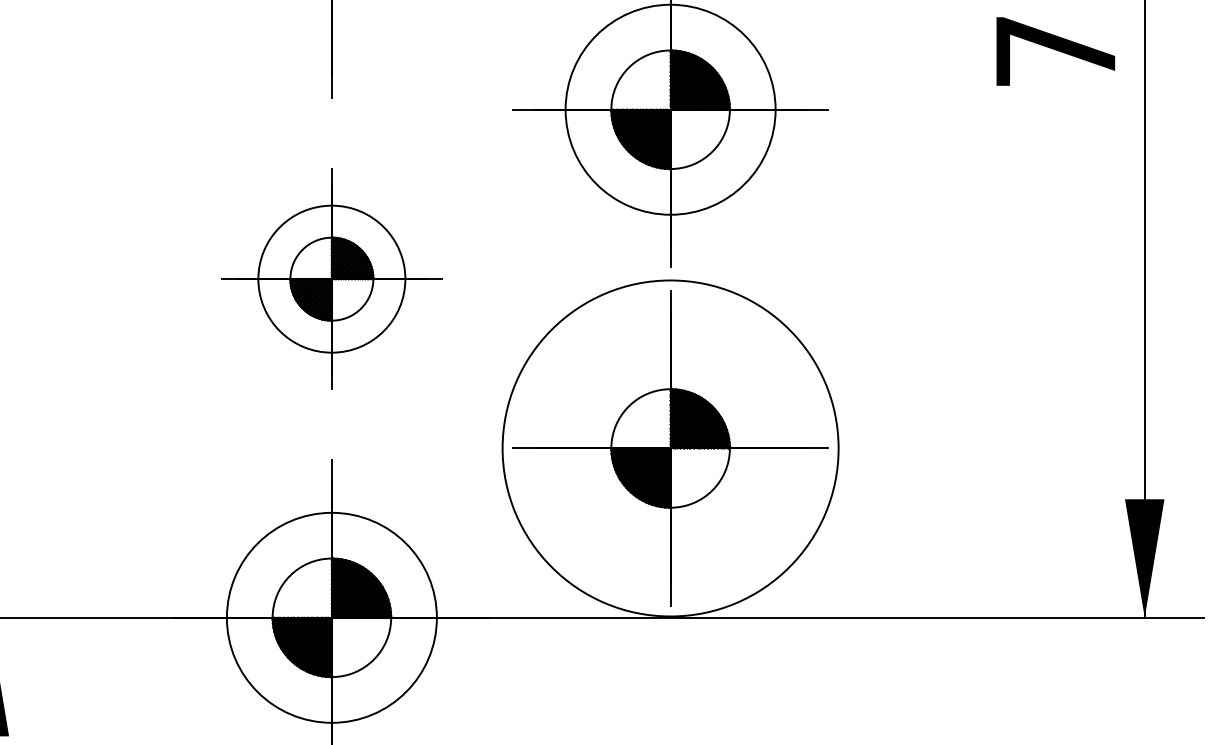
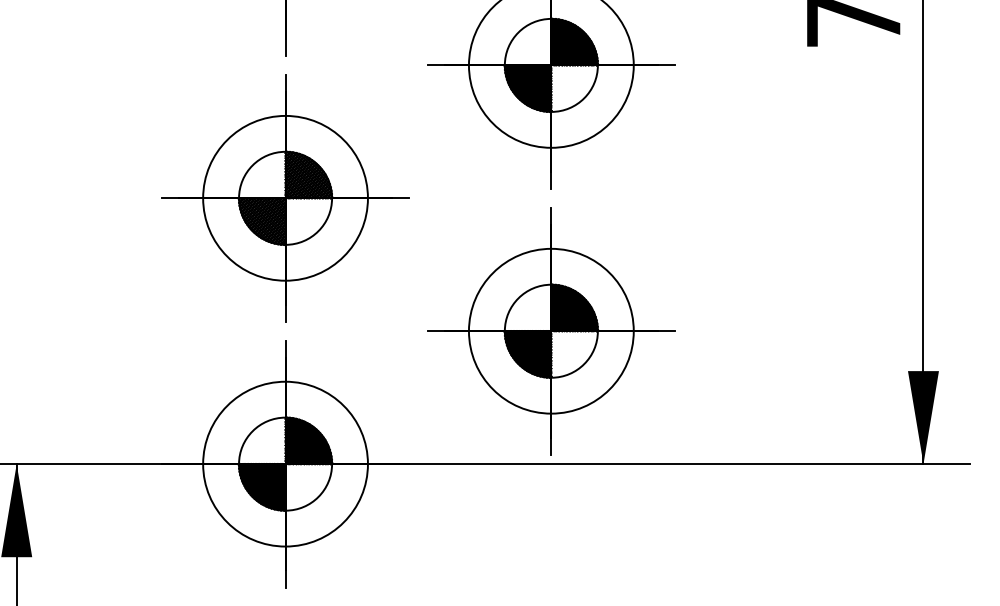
part: (331, 279) -> (285, 198), size x1.43
circle: (669, 447) -> (550, 330), size x0.62

